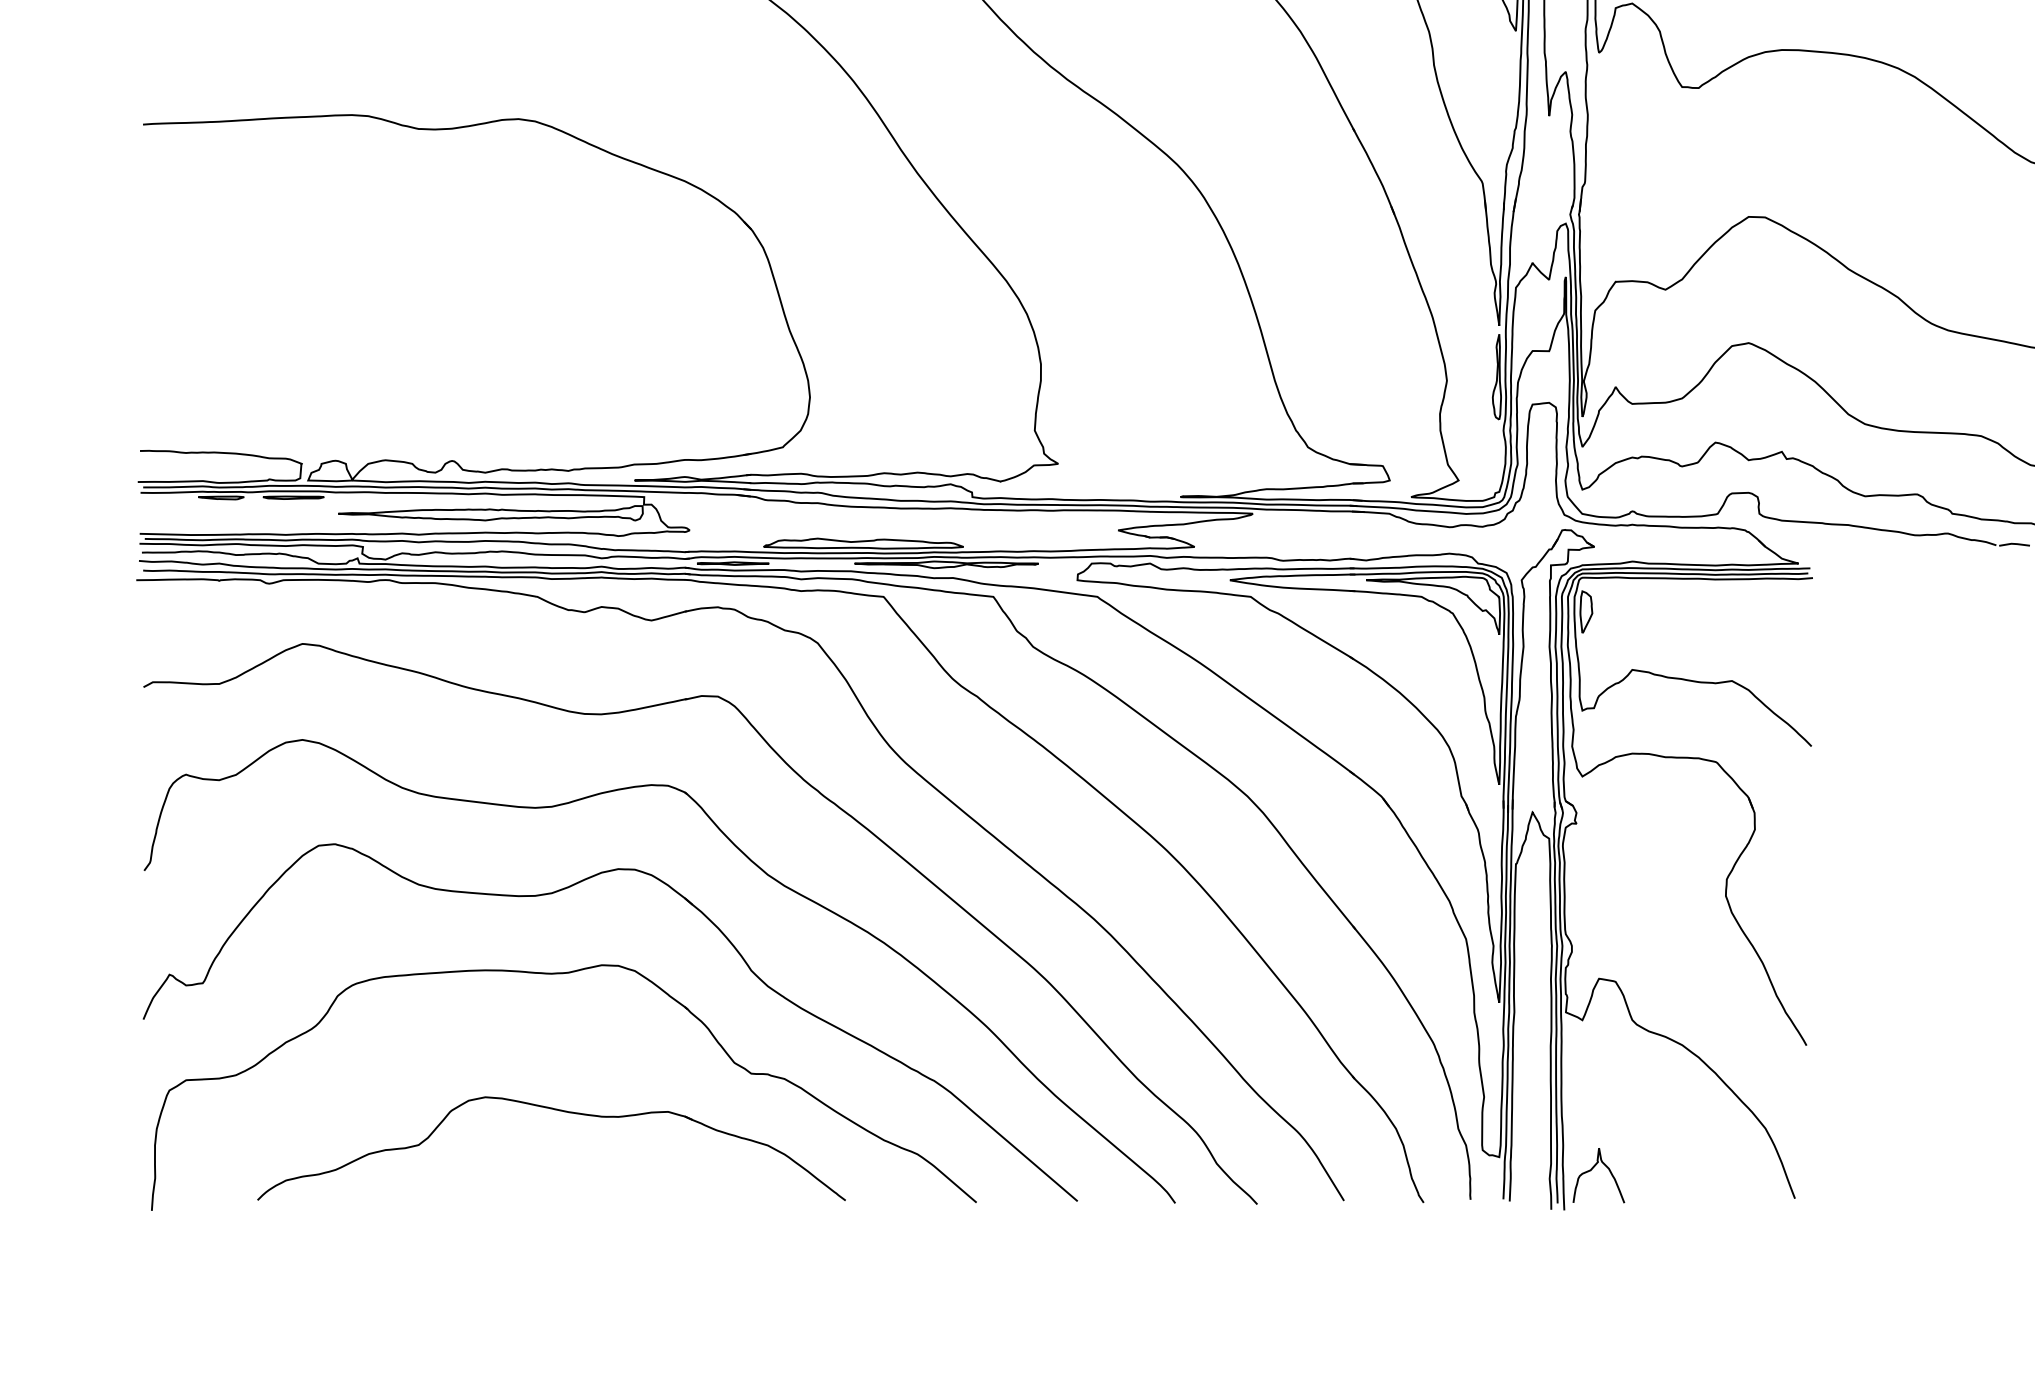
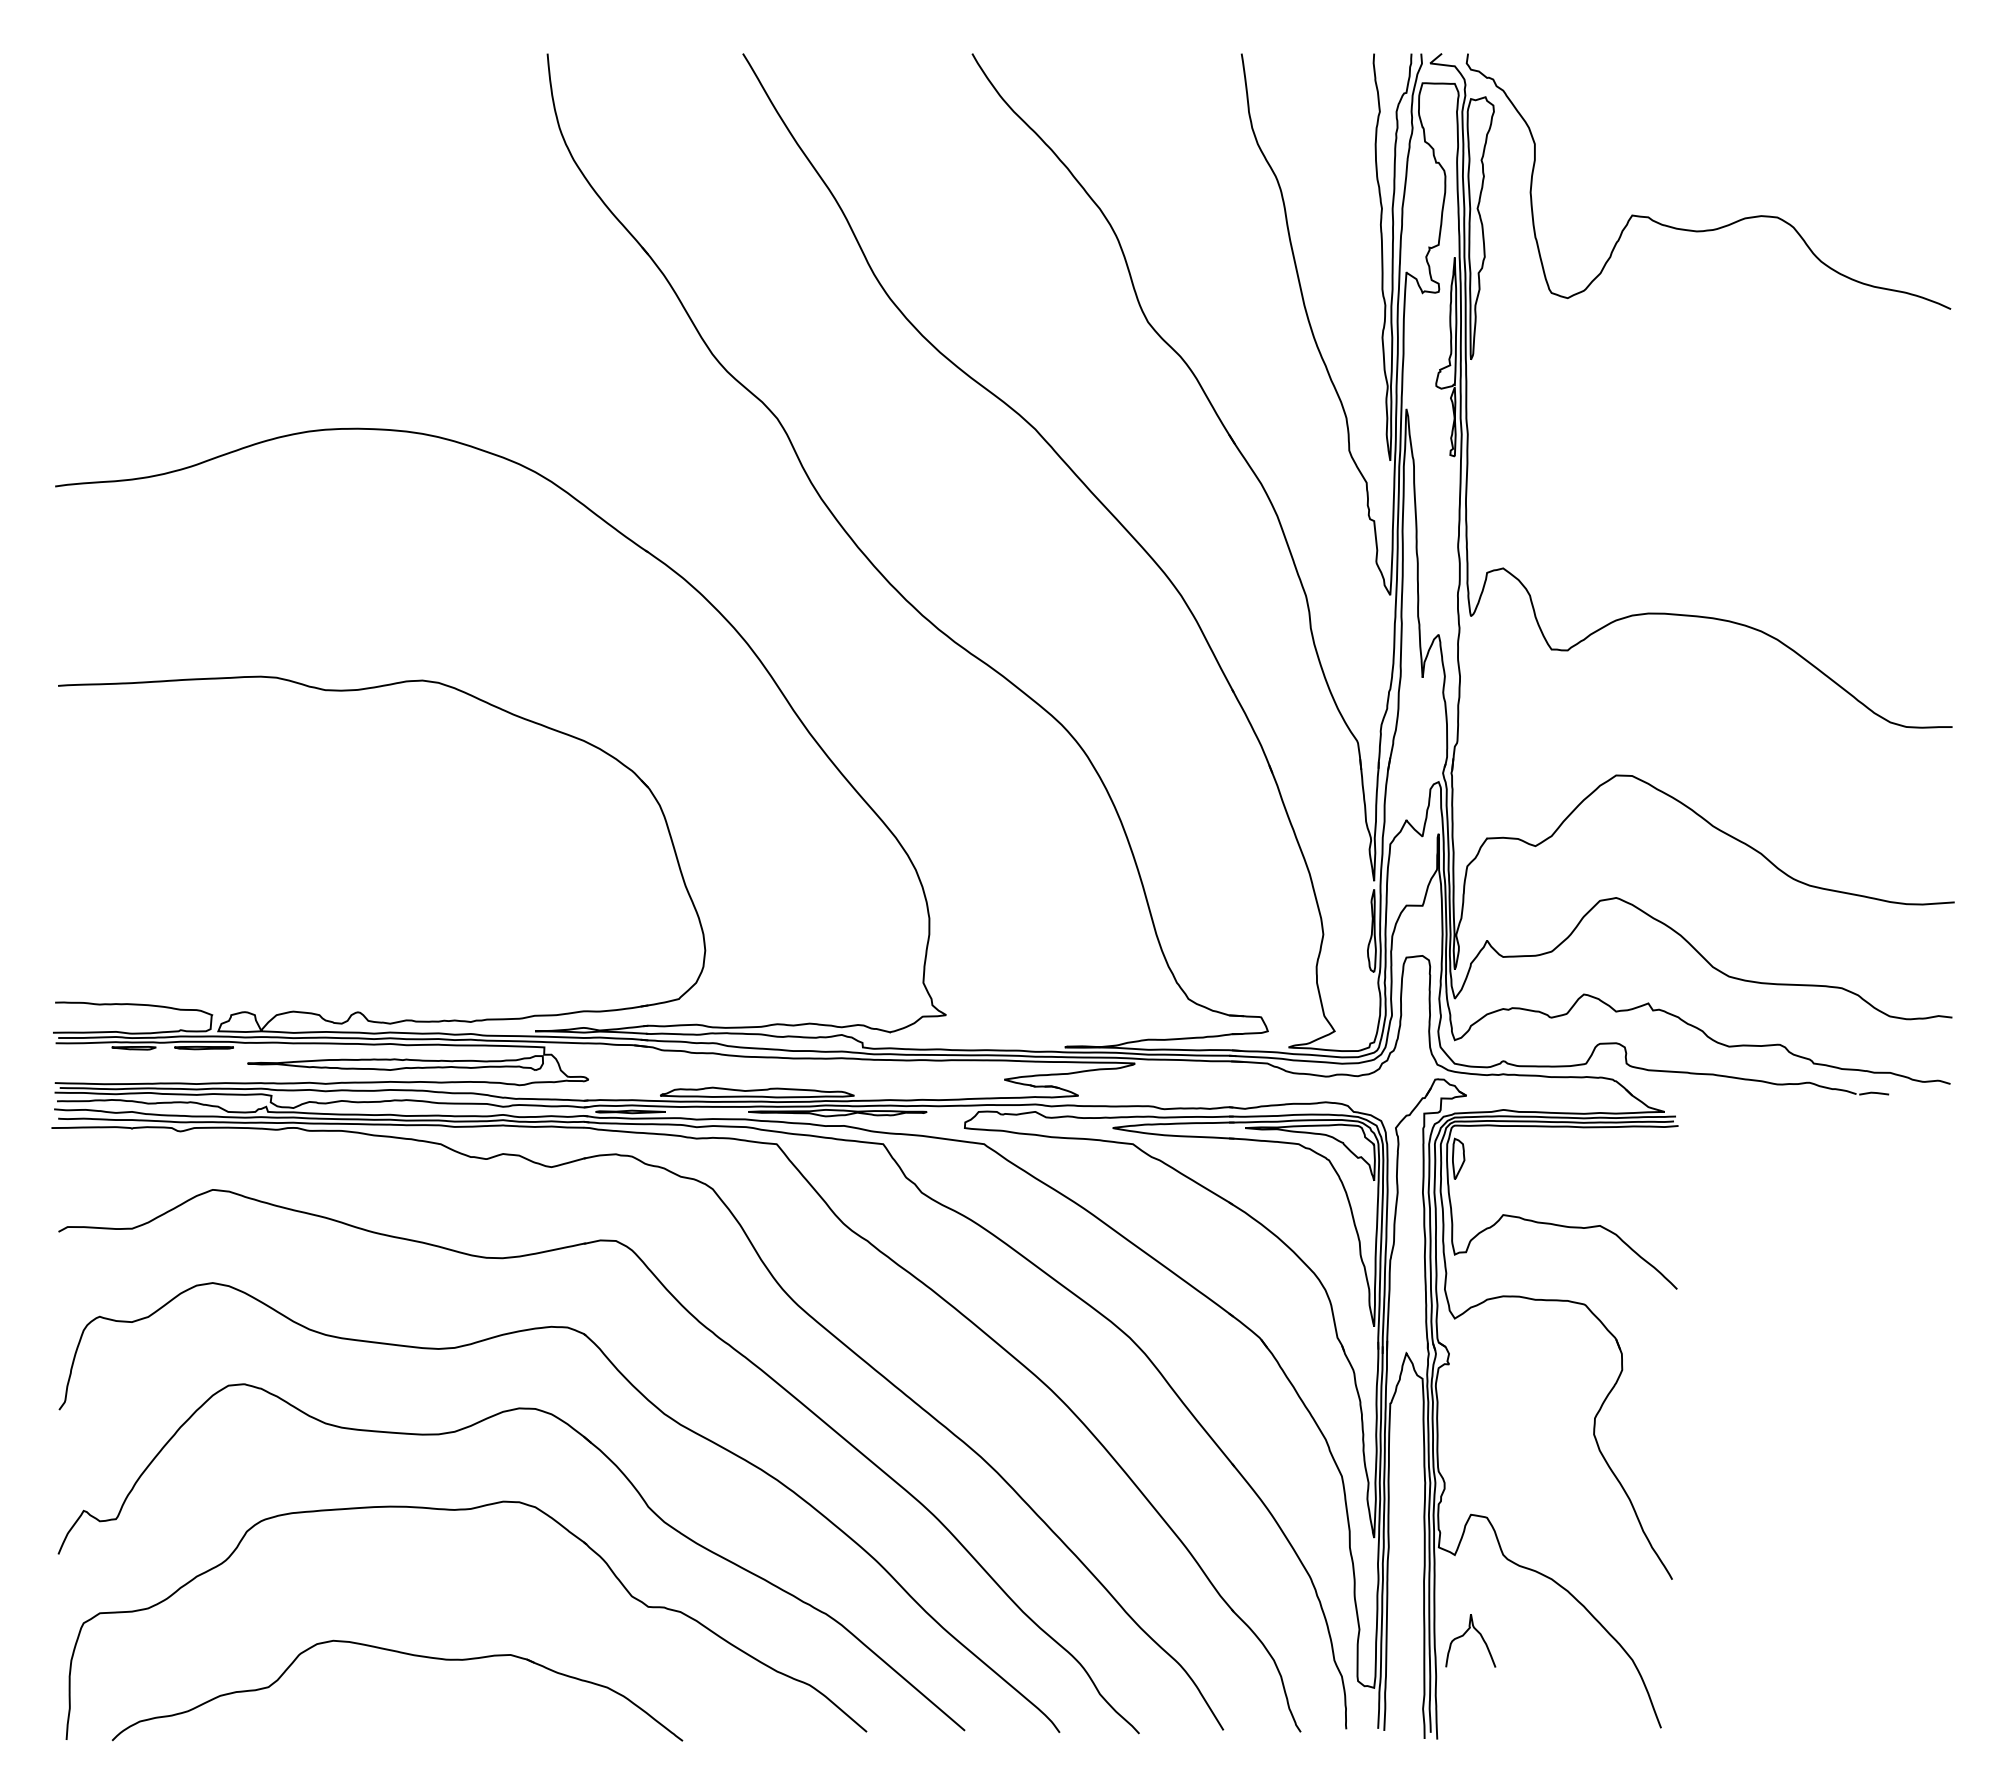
part: (558, 1111) -> (404, 1654), moved
curve: (1593, 1169) -> (1465, 1634), moved

